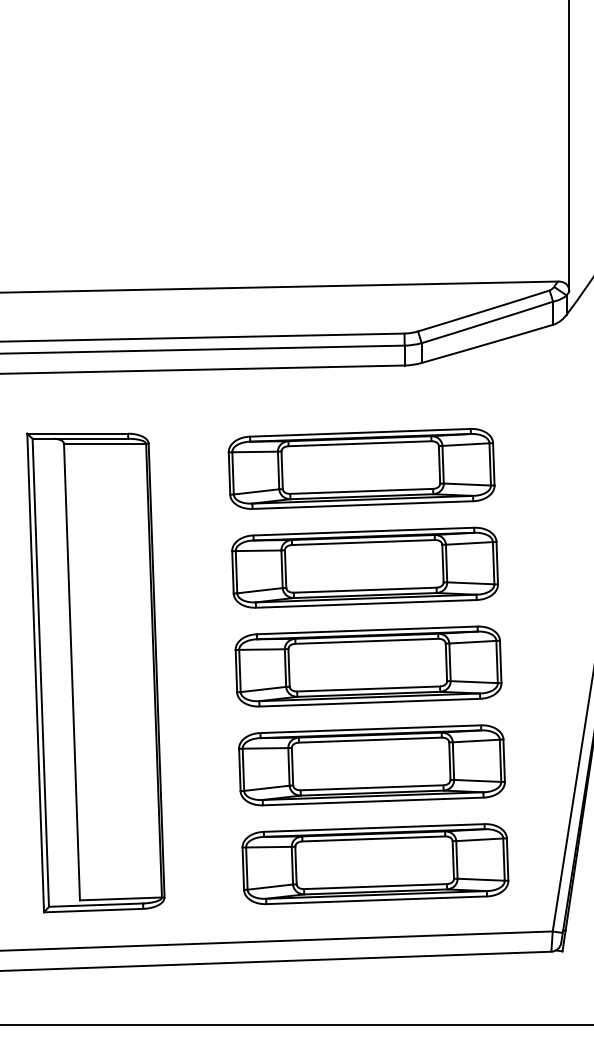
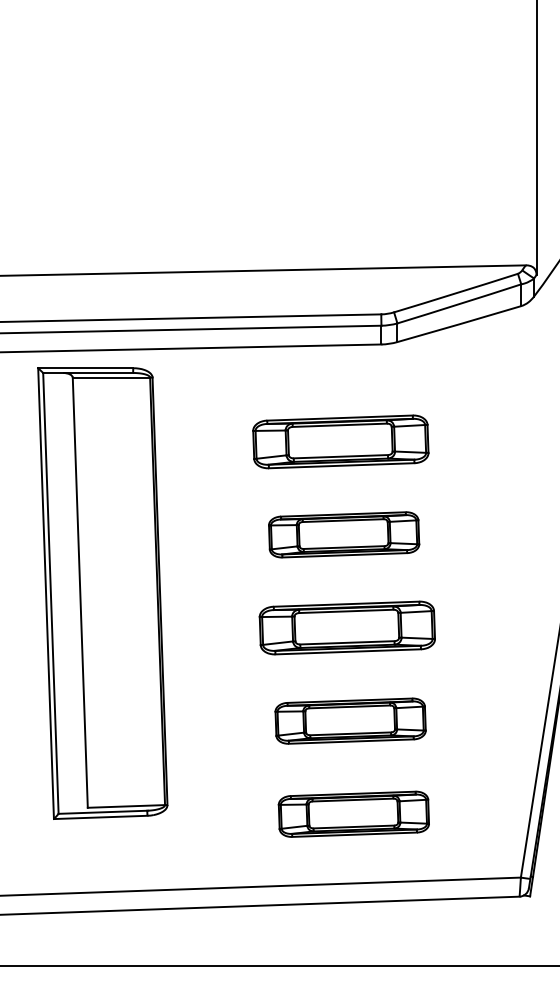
part: (361, 468) -> (340, 441), size x0.7
part: (364, 567) -> (343, 534), size x0.6
part: (368, 666) -> (347, 627), size x0.7
part: (95, 672) -> (102, 593), moved
part: (371, 765) -> (350, 721), size x0.6
part: (375, 864) -> (353, 814), size x0.6

